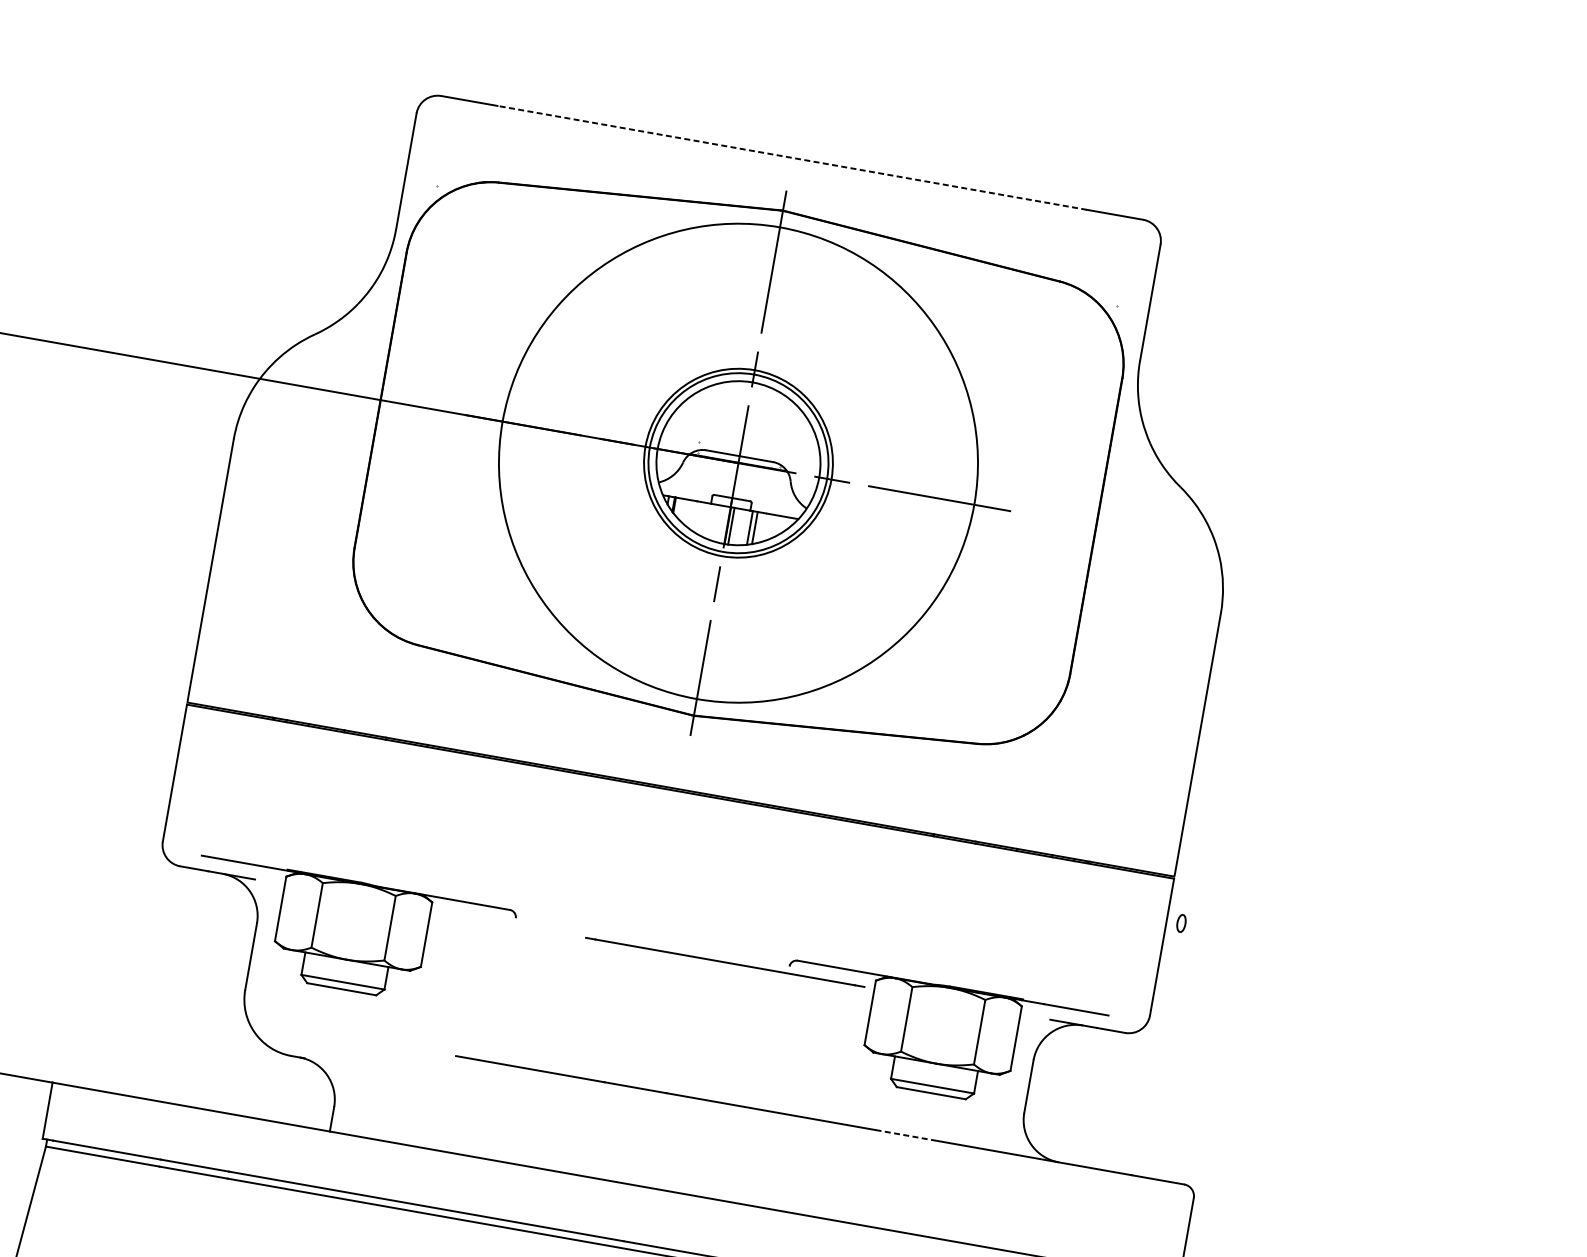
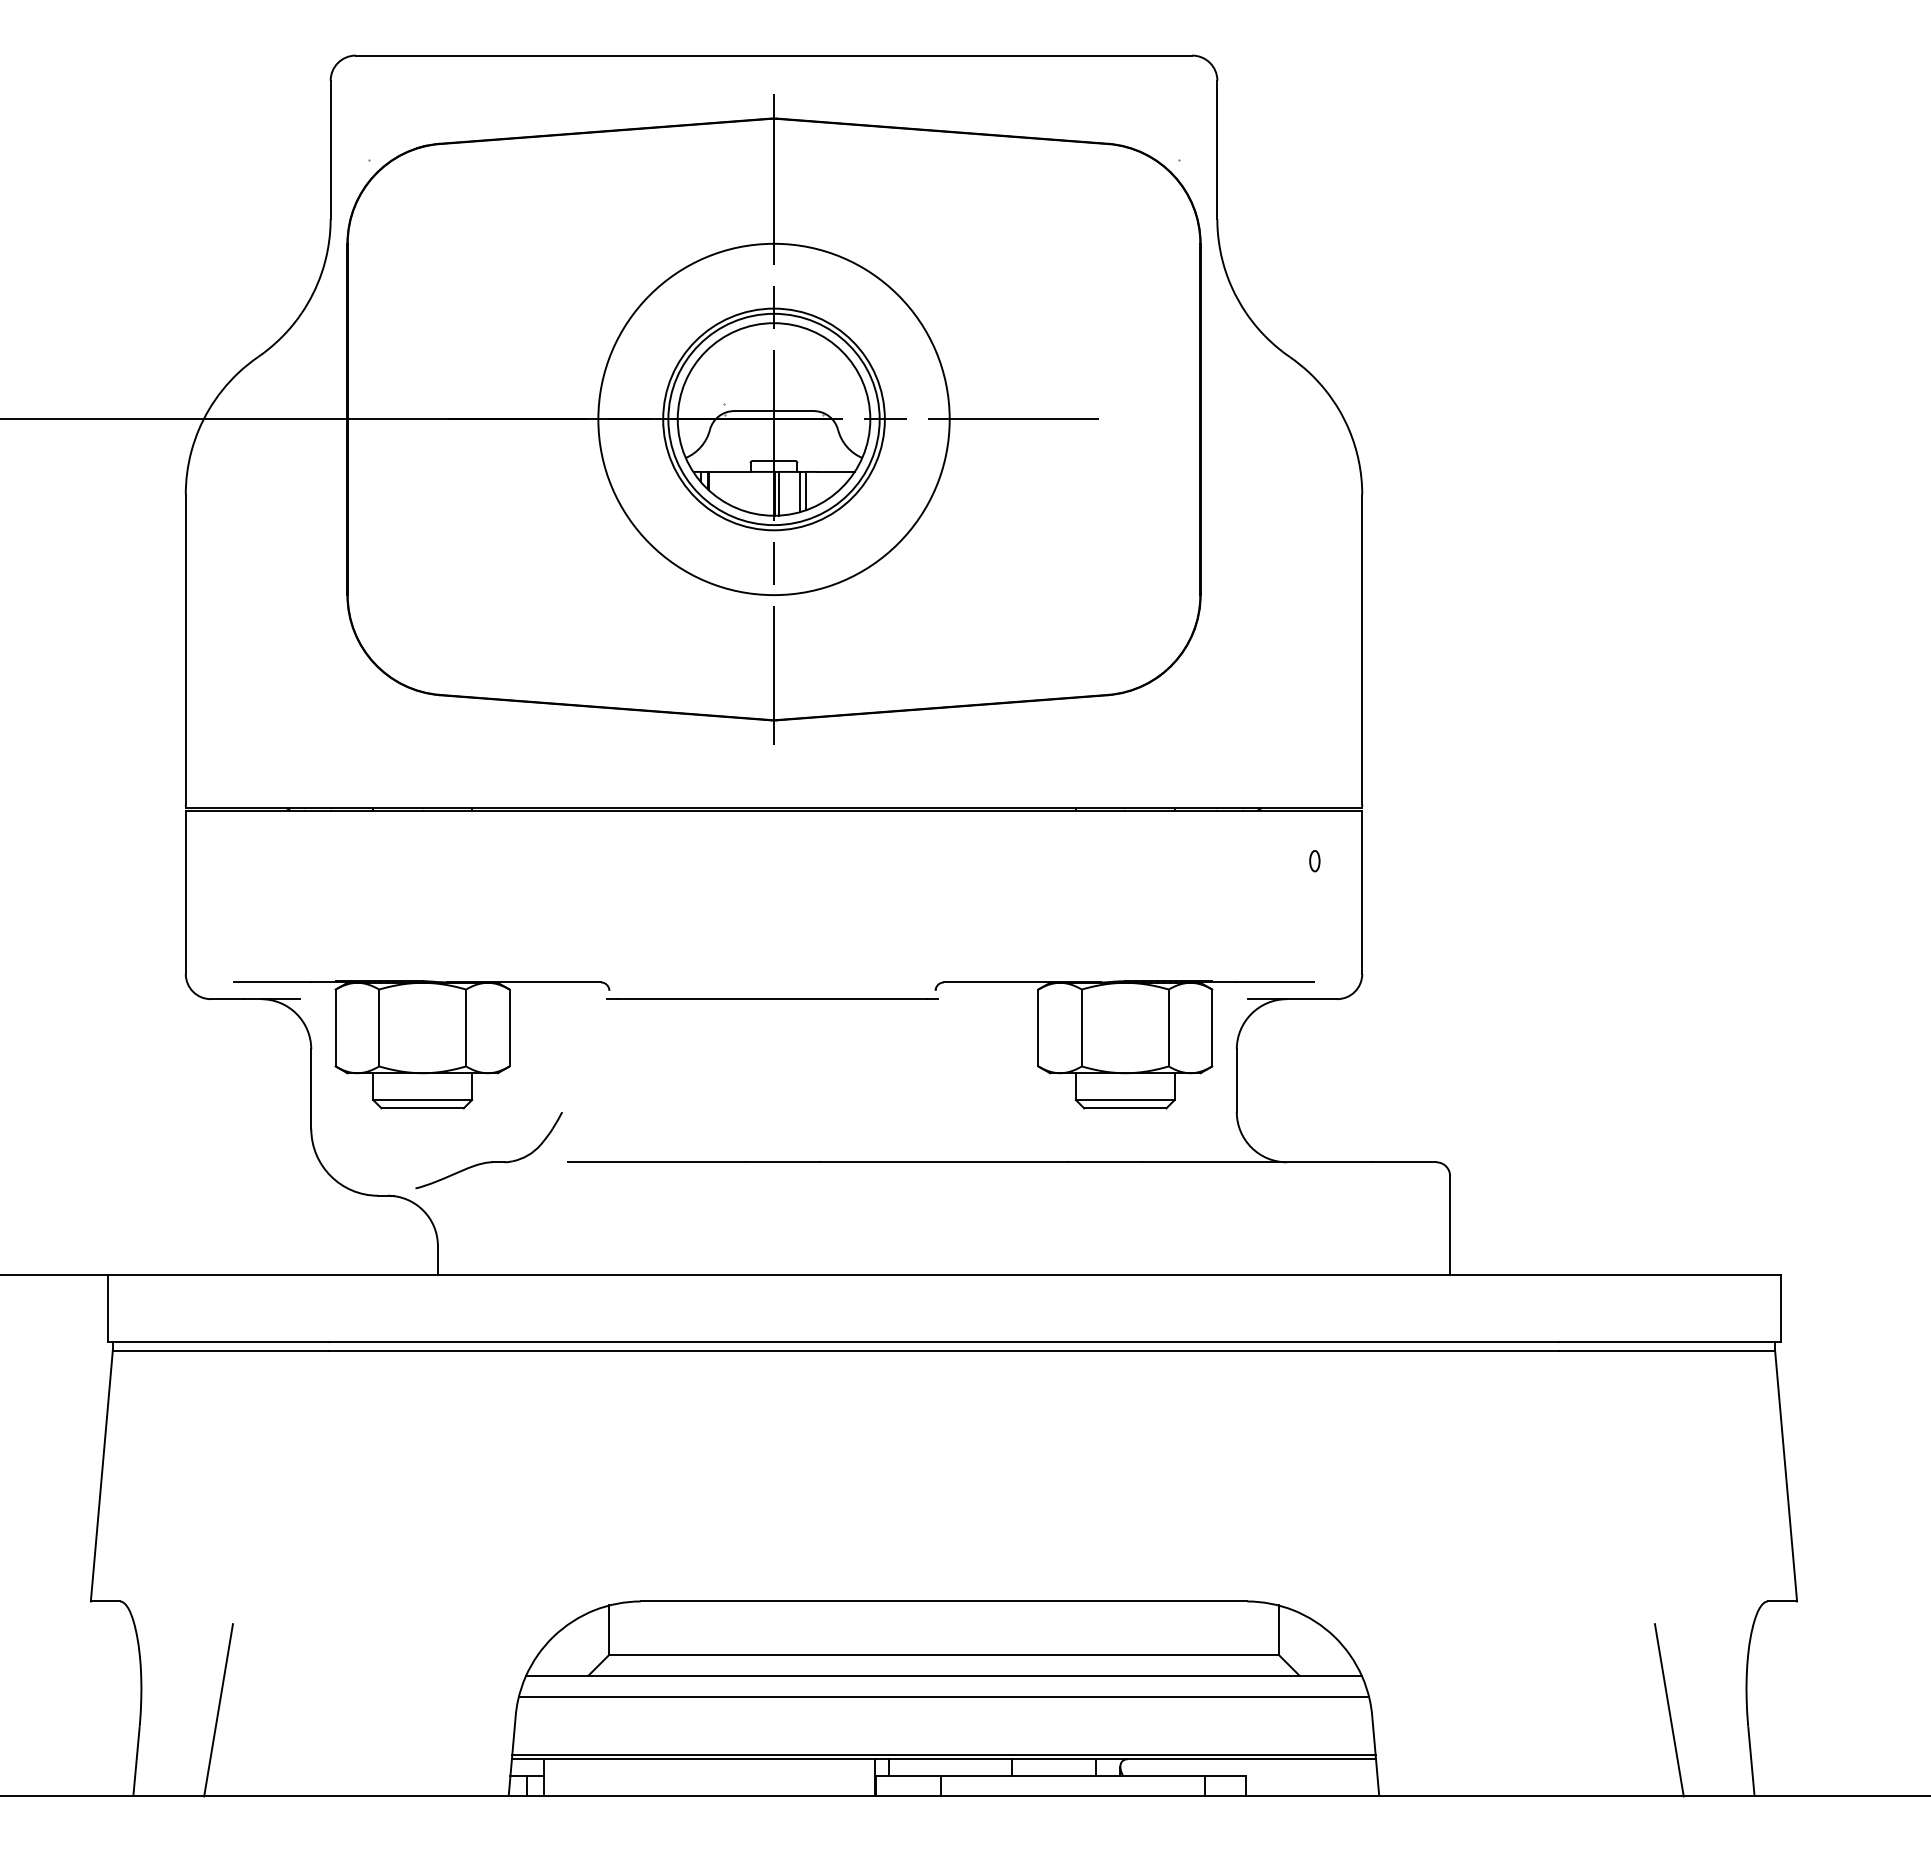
line: (791, 157) -> (773, 55), dashed -> solid
circle: (738, 463) -> (773, 419), size x0.62
part: (1181, 923) -> (1314, 861), moved
line: (725, 961) -> (772, 998), moved
part: (389, 1043) -> (488, 1161), added
line: (906, 1135) -> (1105, 1162), dashed -> solid

